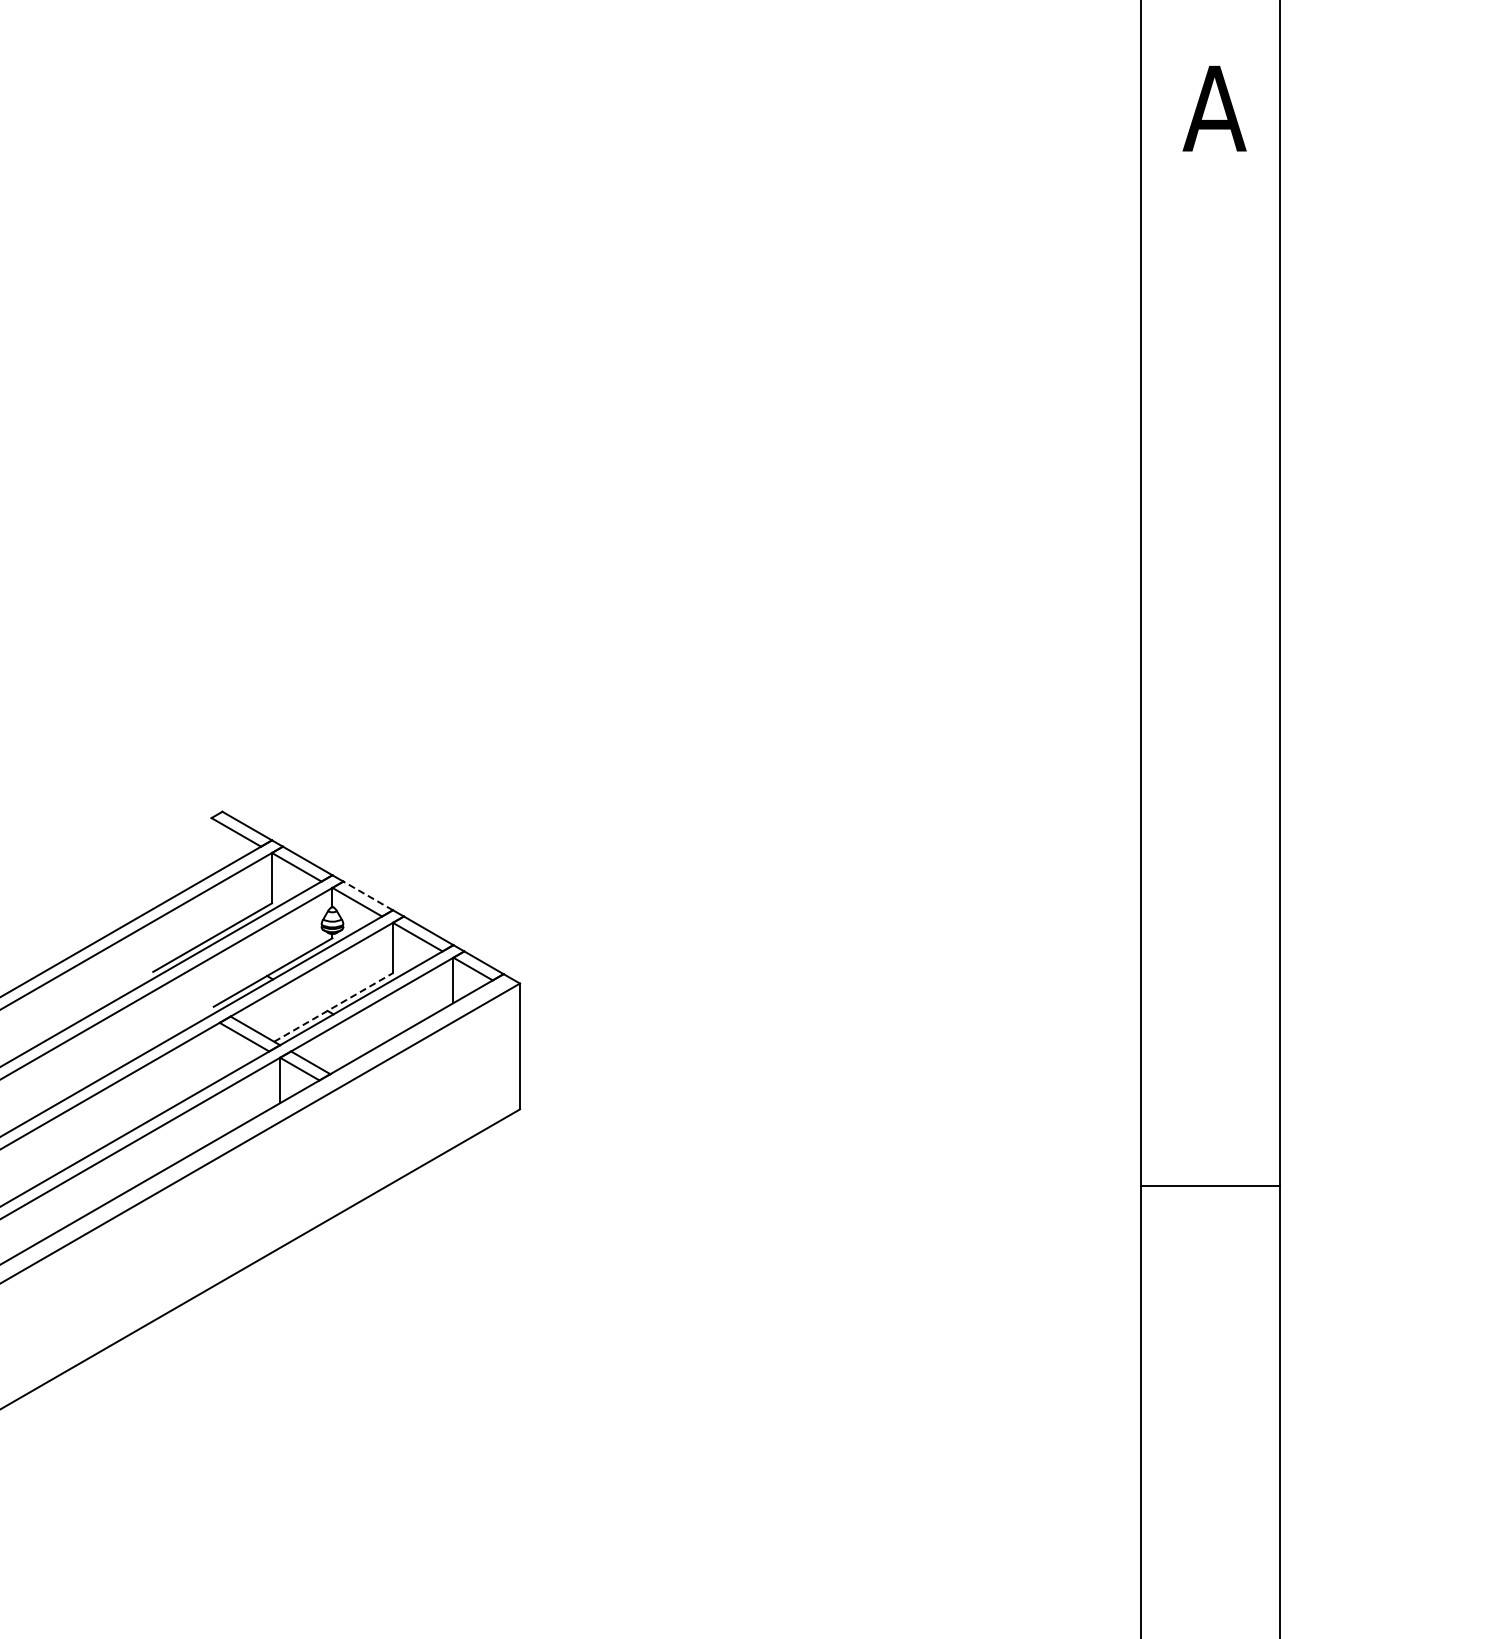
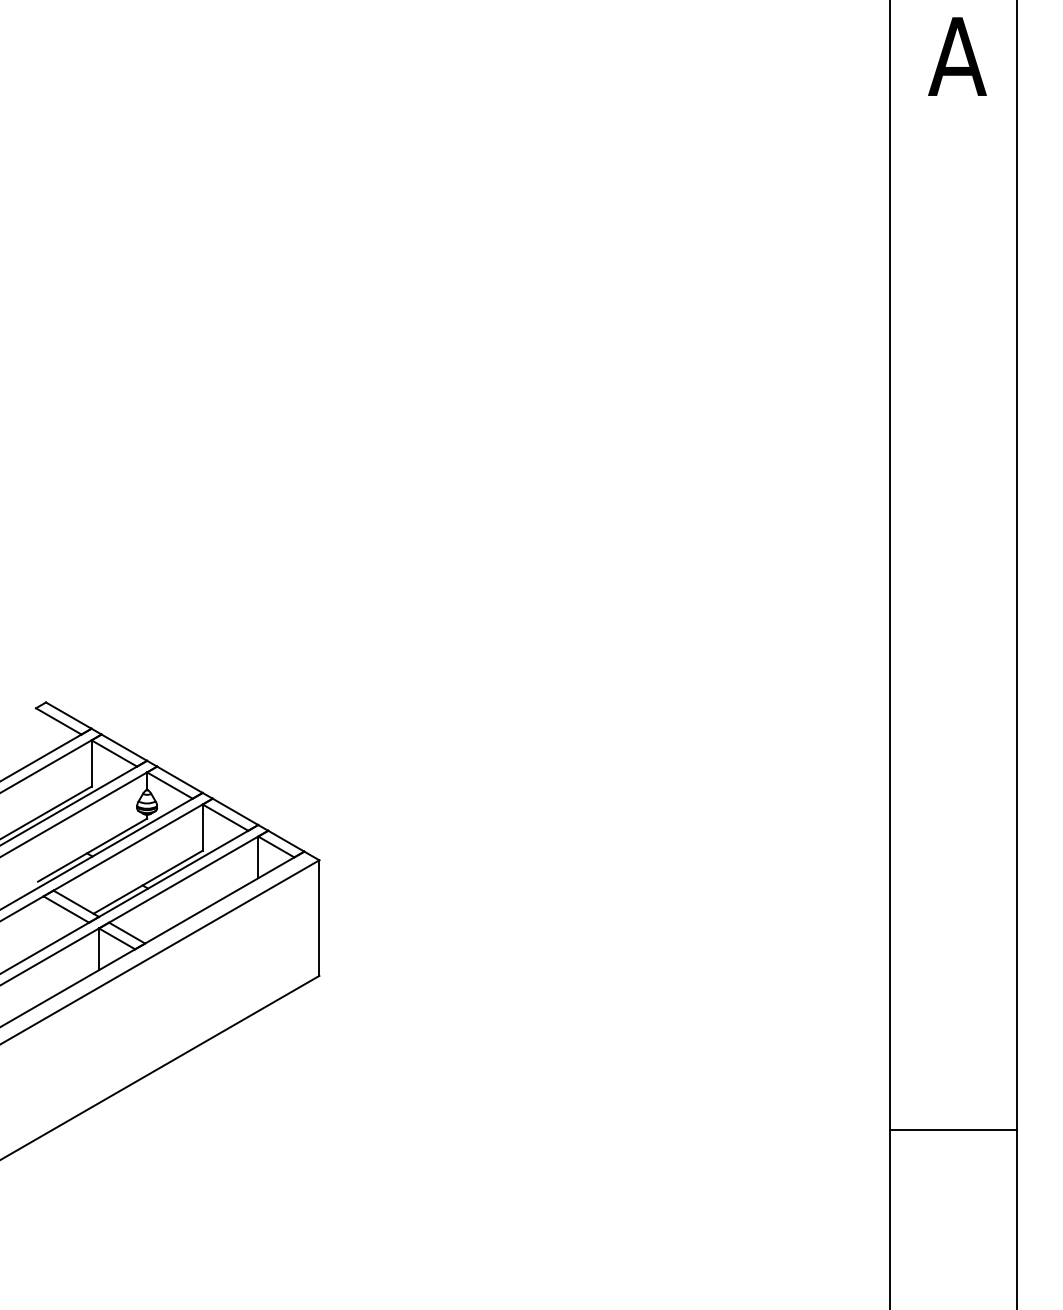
line: (368, 895) -> (180, 779), dashed -> solid
line: (333, 1007) -> (148, 882), dashed -> solid
line: (1209, 1185) -> (952, 1129), moved

